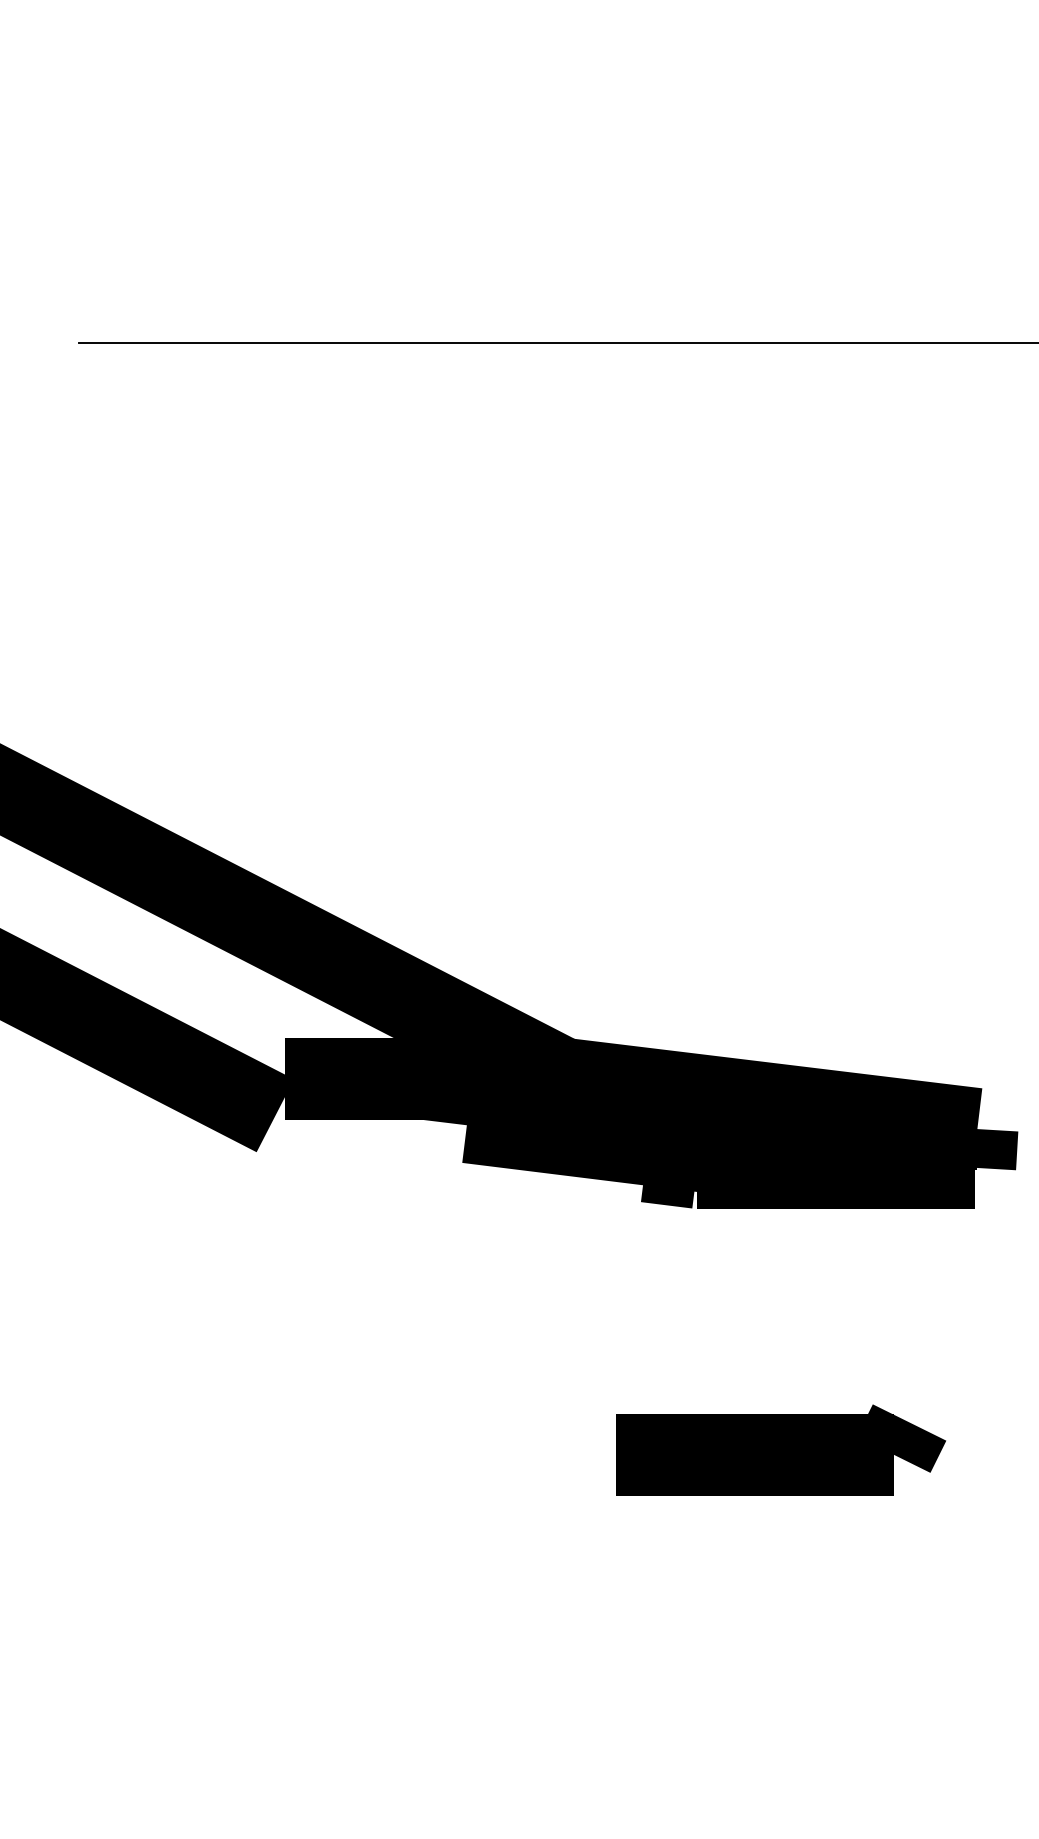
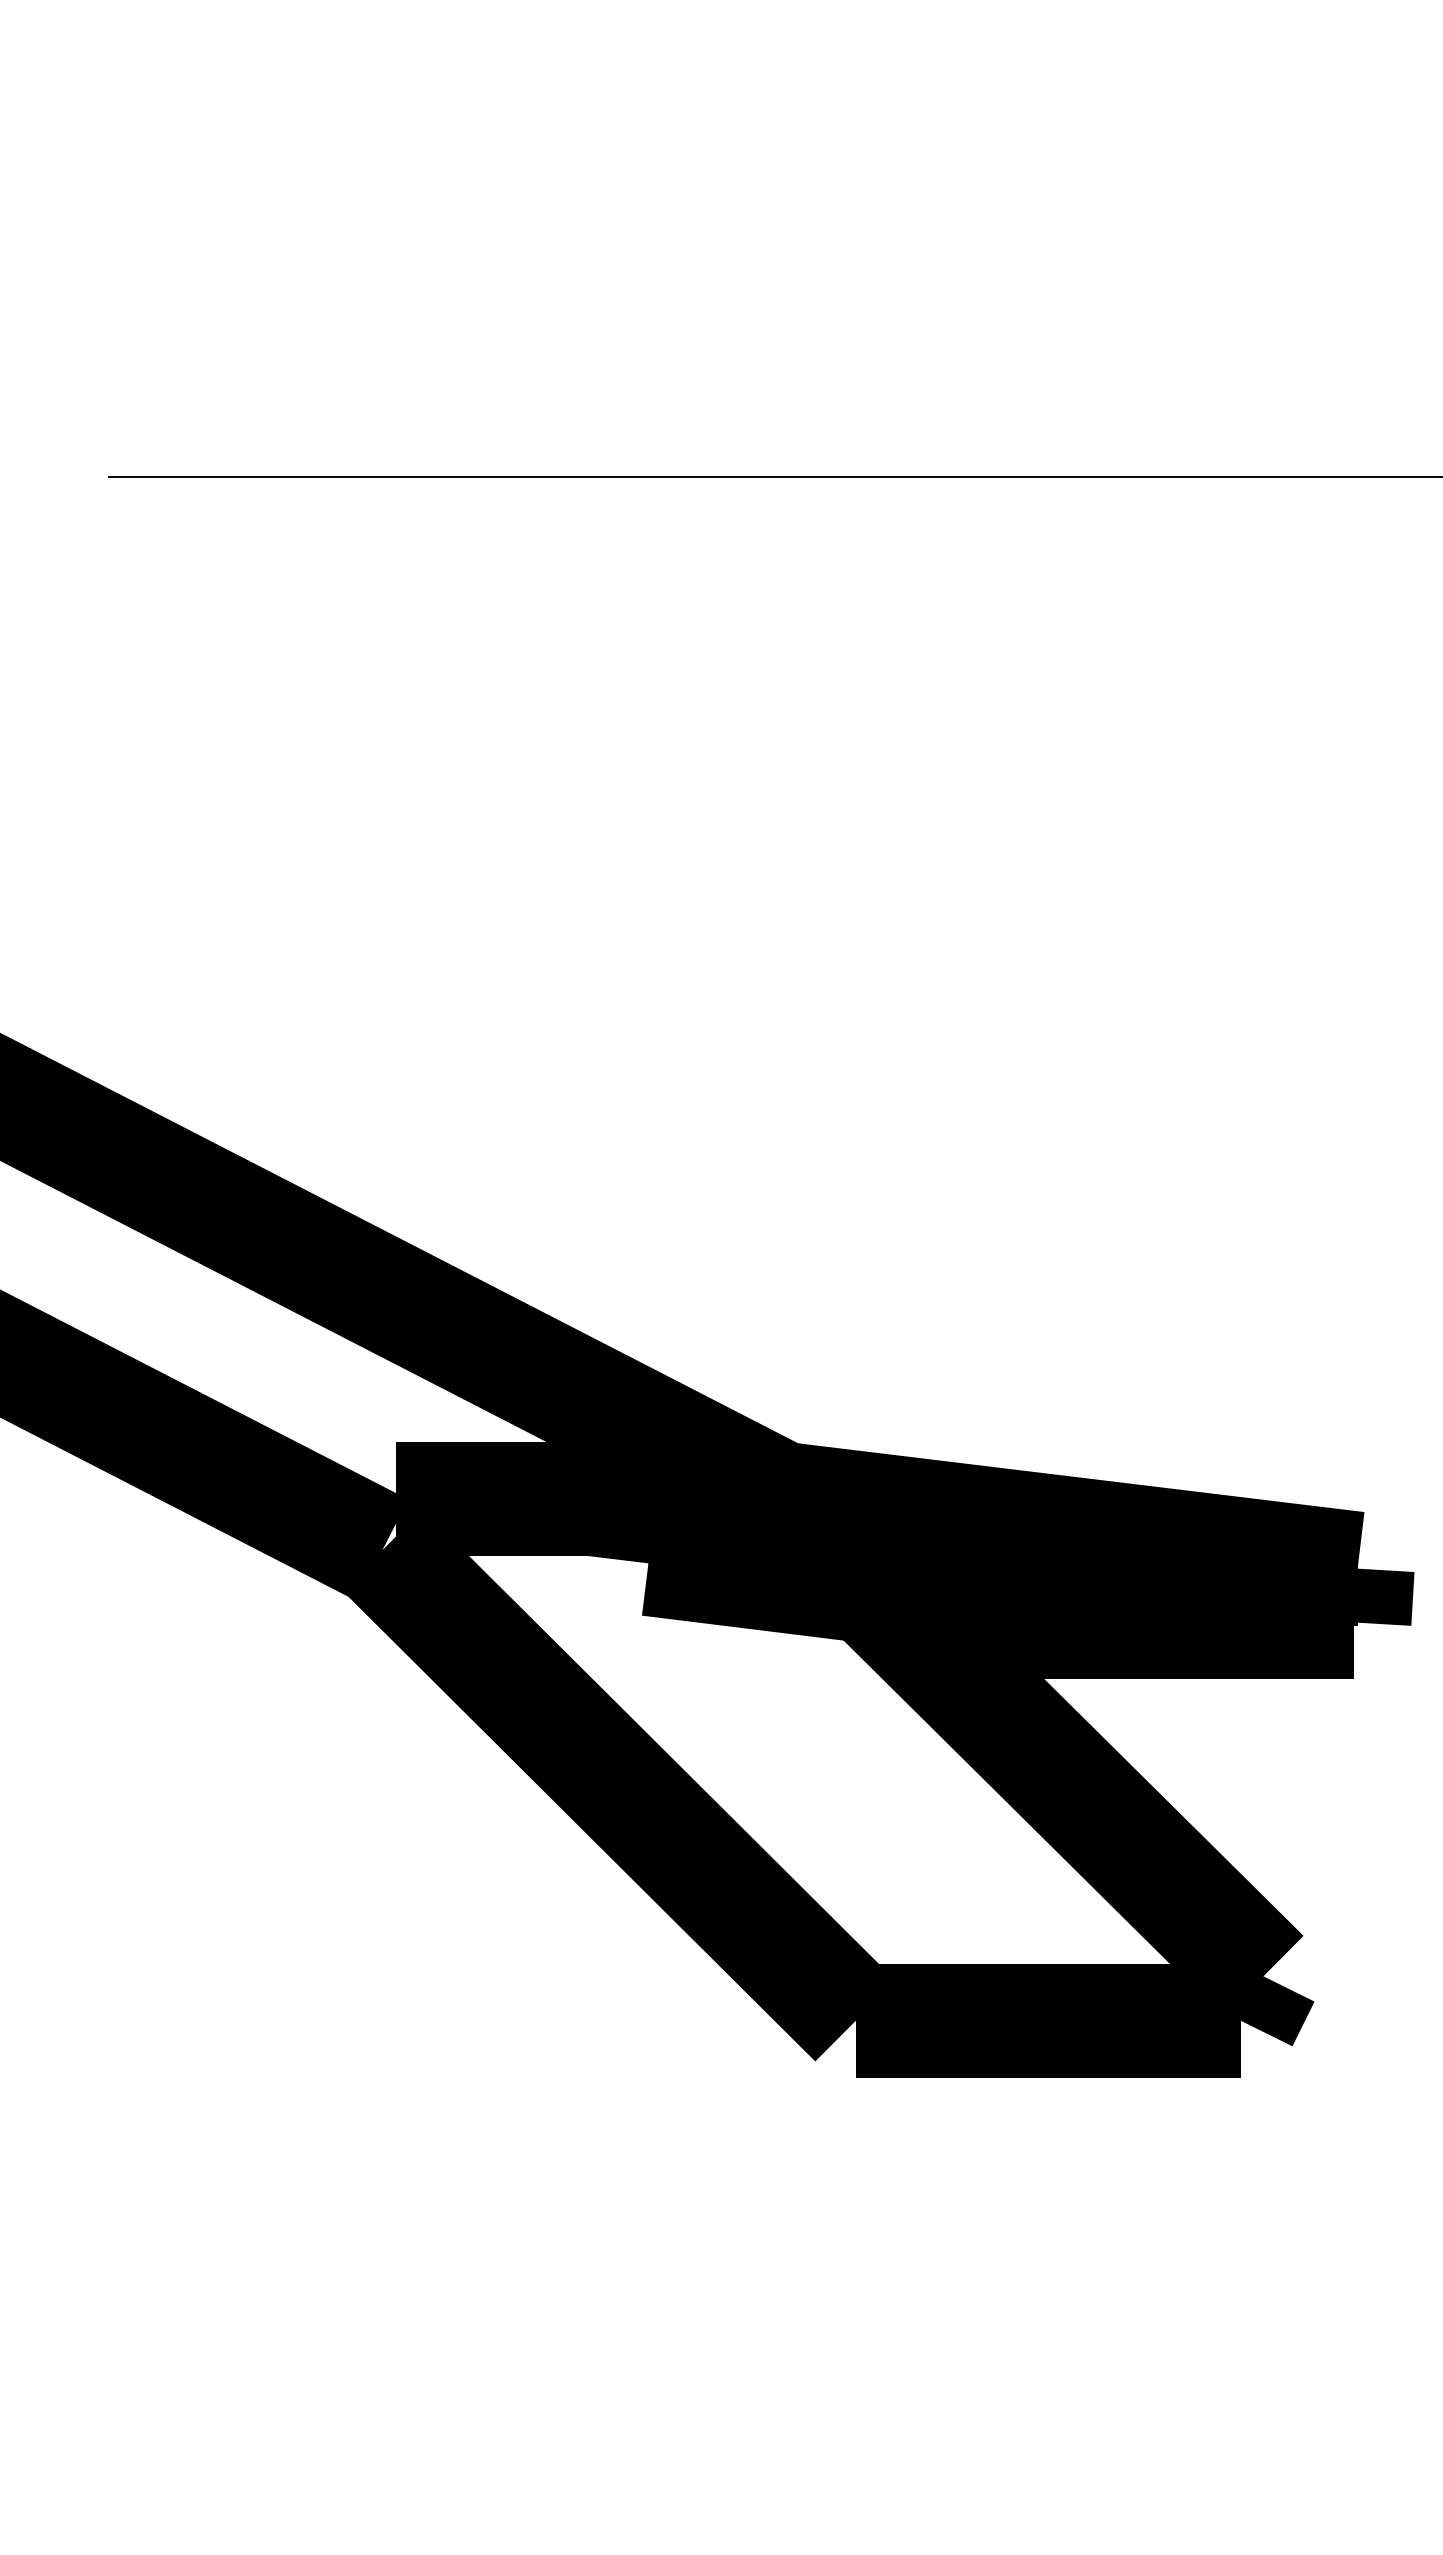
fill: (767, 1281) -> (1066, 1780), added
fill: (445, 1285) -> (618, 1785), added

